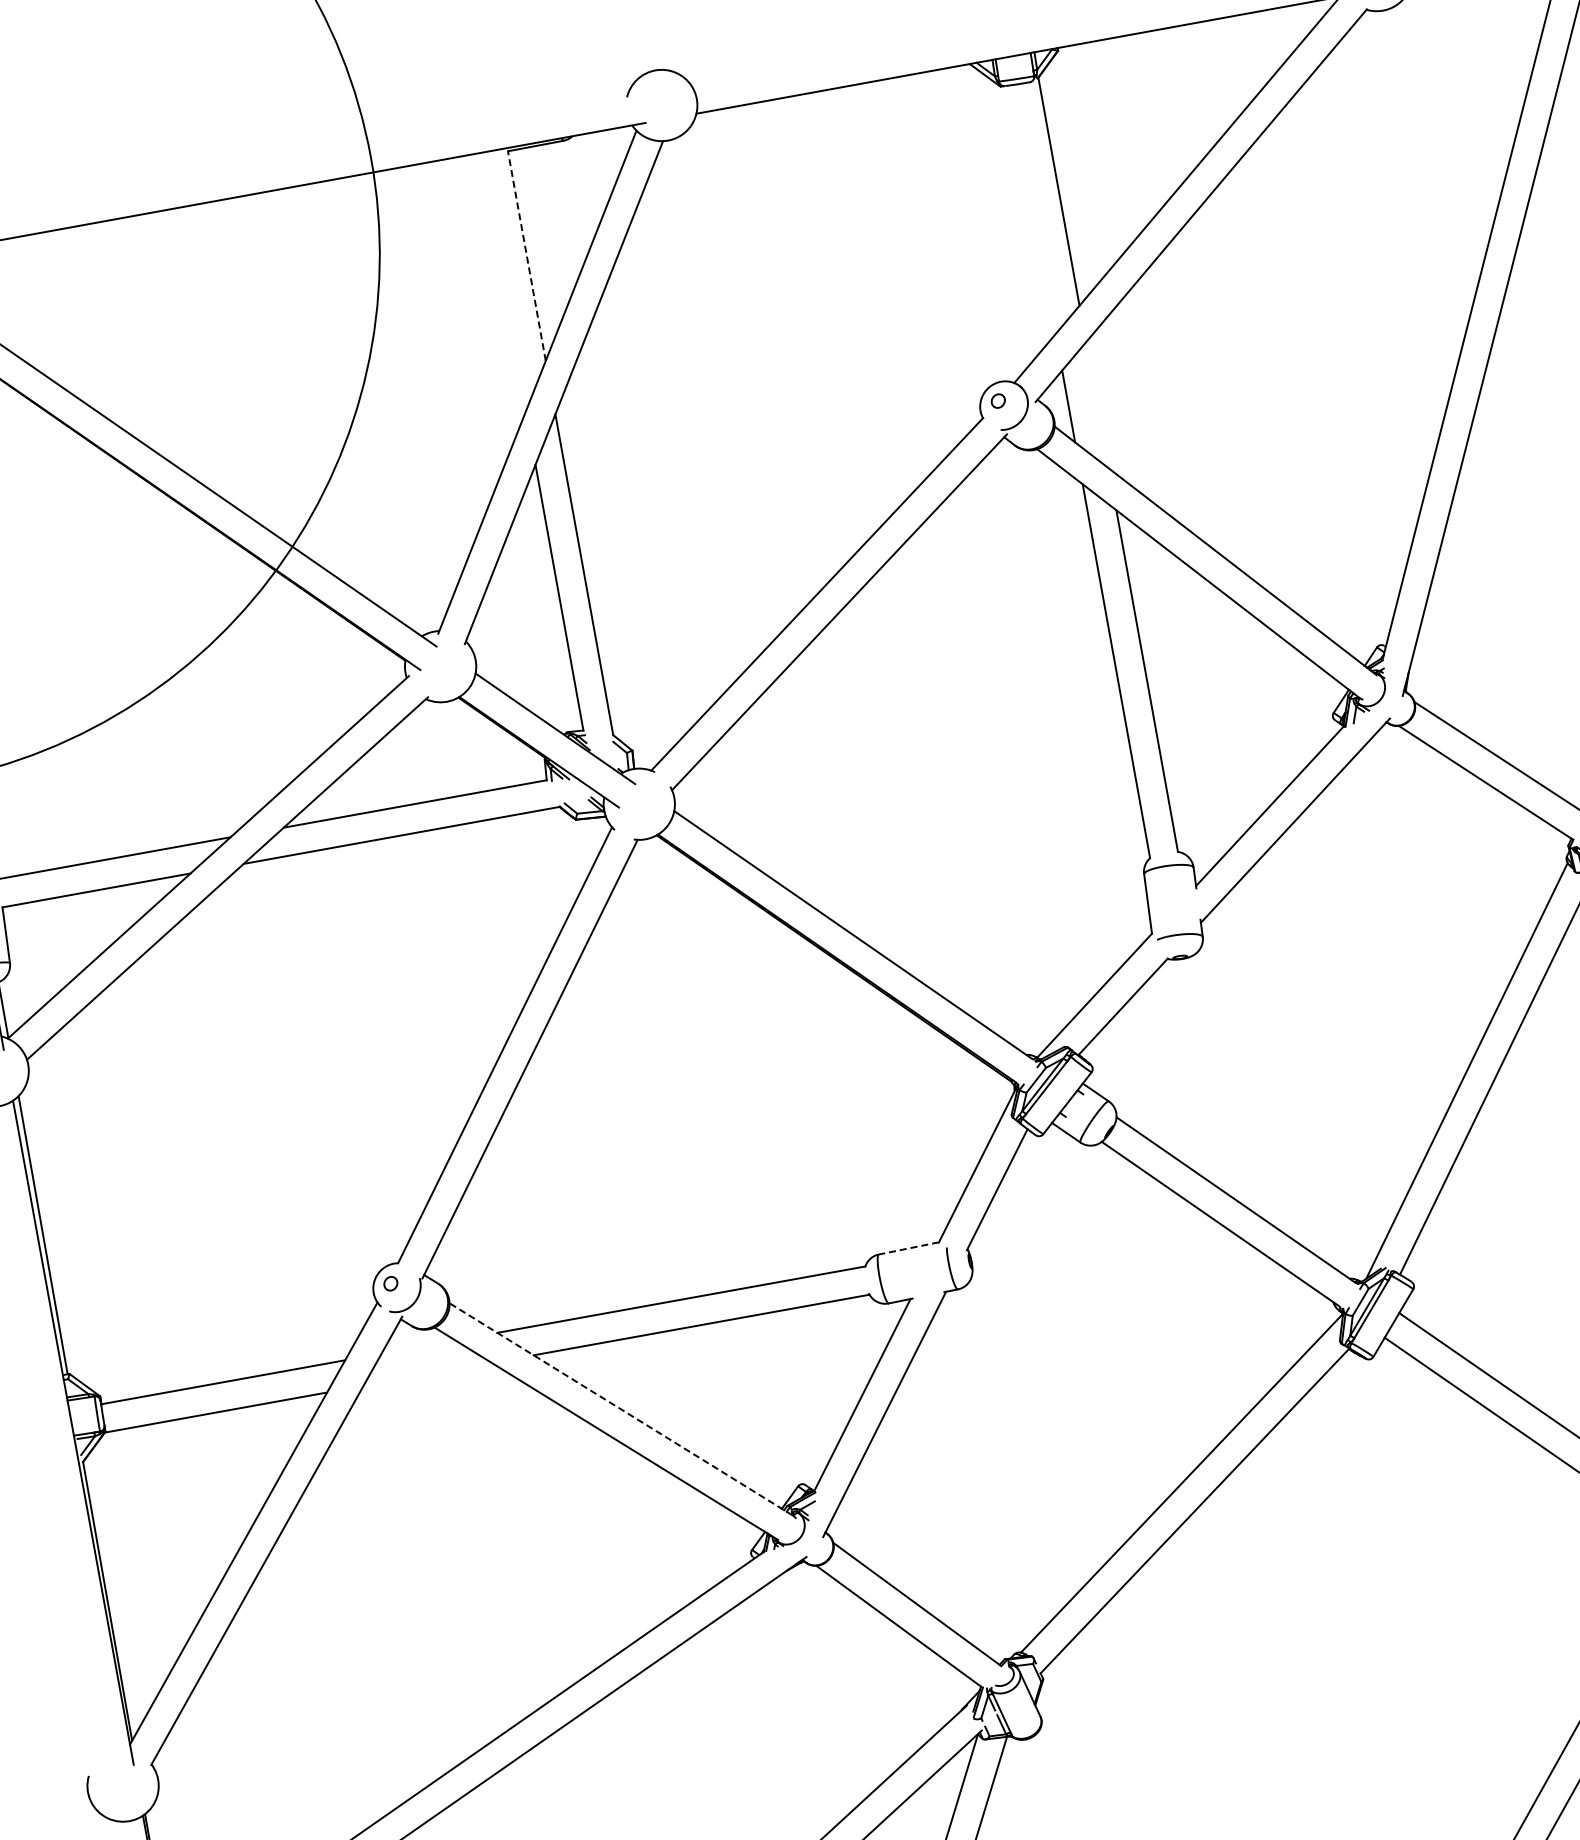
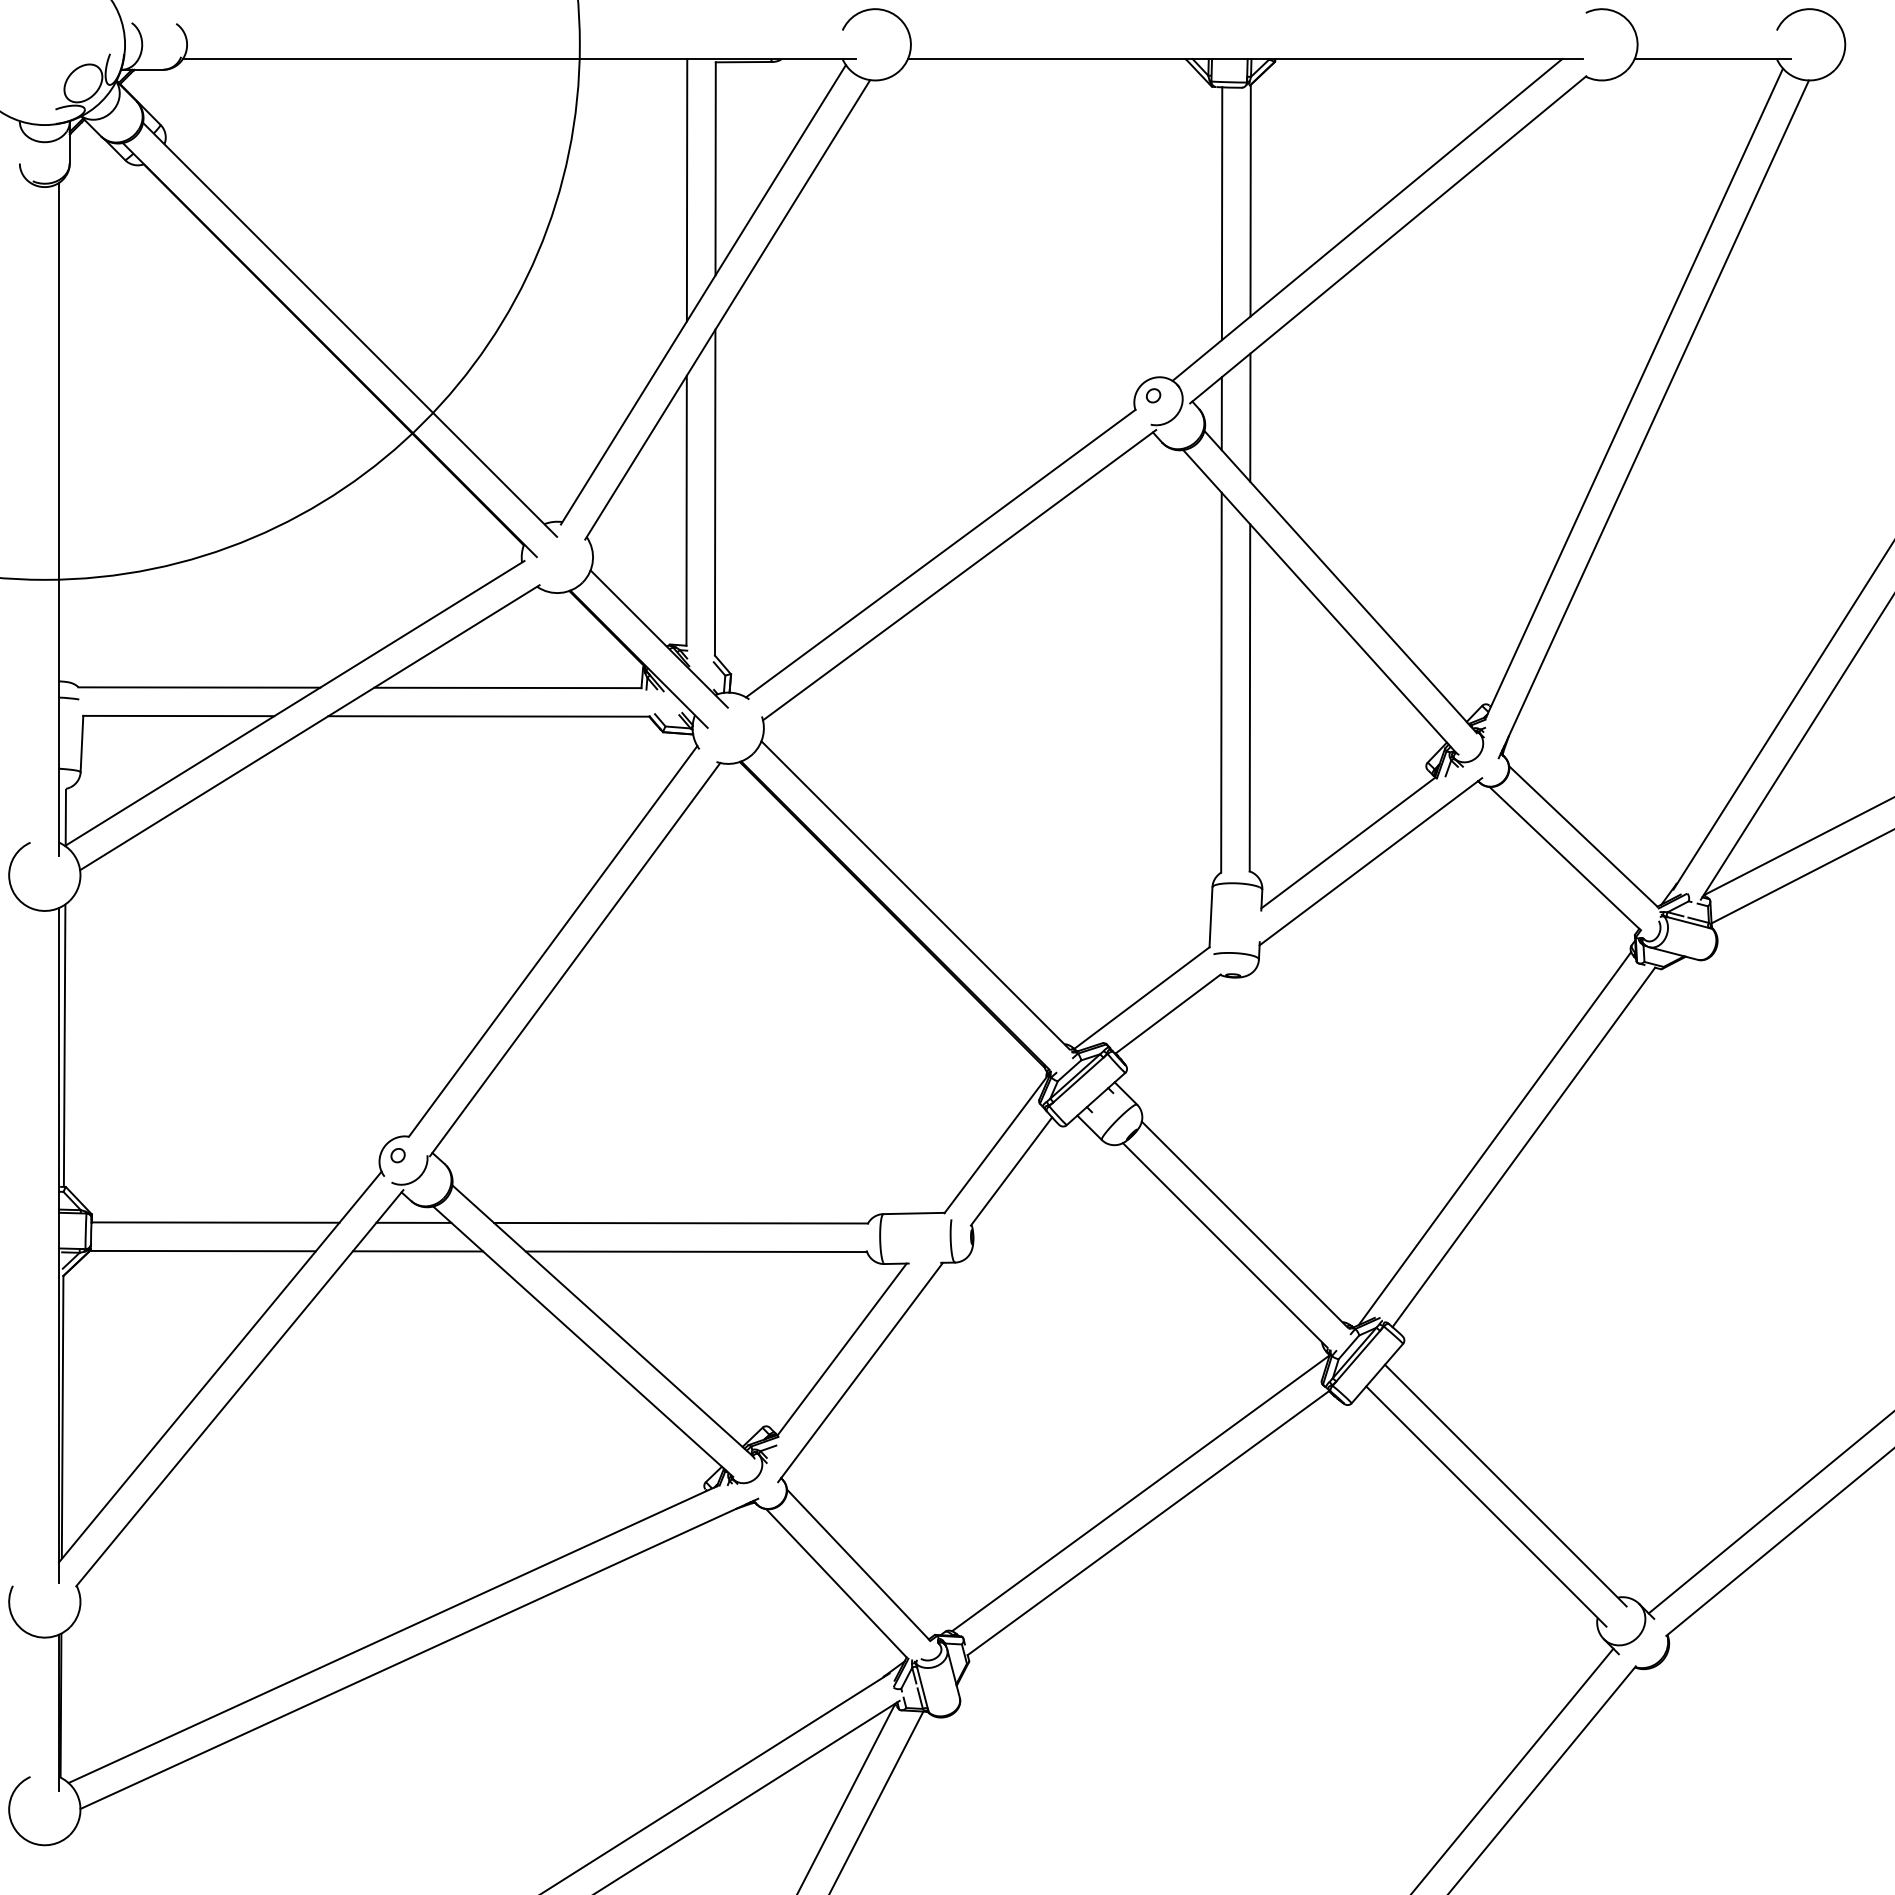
line: (1032, 209) -> (1221, 213), added
line: (526, 255) -> (715, 168), dashed -> solid
line: (502, 282) -> (686, 190), added
line: (1097, 405) -> (1250, 417), added
line: (909, 1248) -> (914, 1213), dashed -> solid
line: (417, 1346) -> (413, 1222), added
line: (427, 1374) -> (417, 1251), added
line: (621, 1409) -> (602, 1320), dashed -> solid

